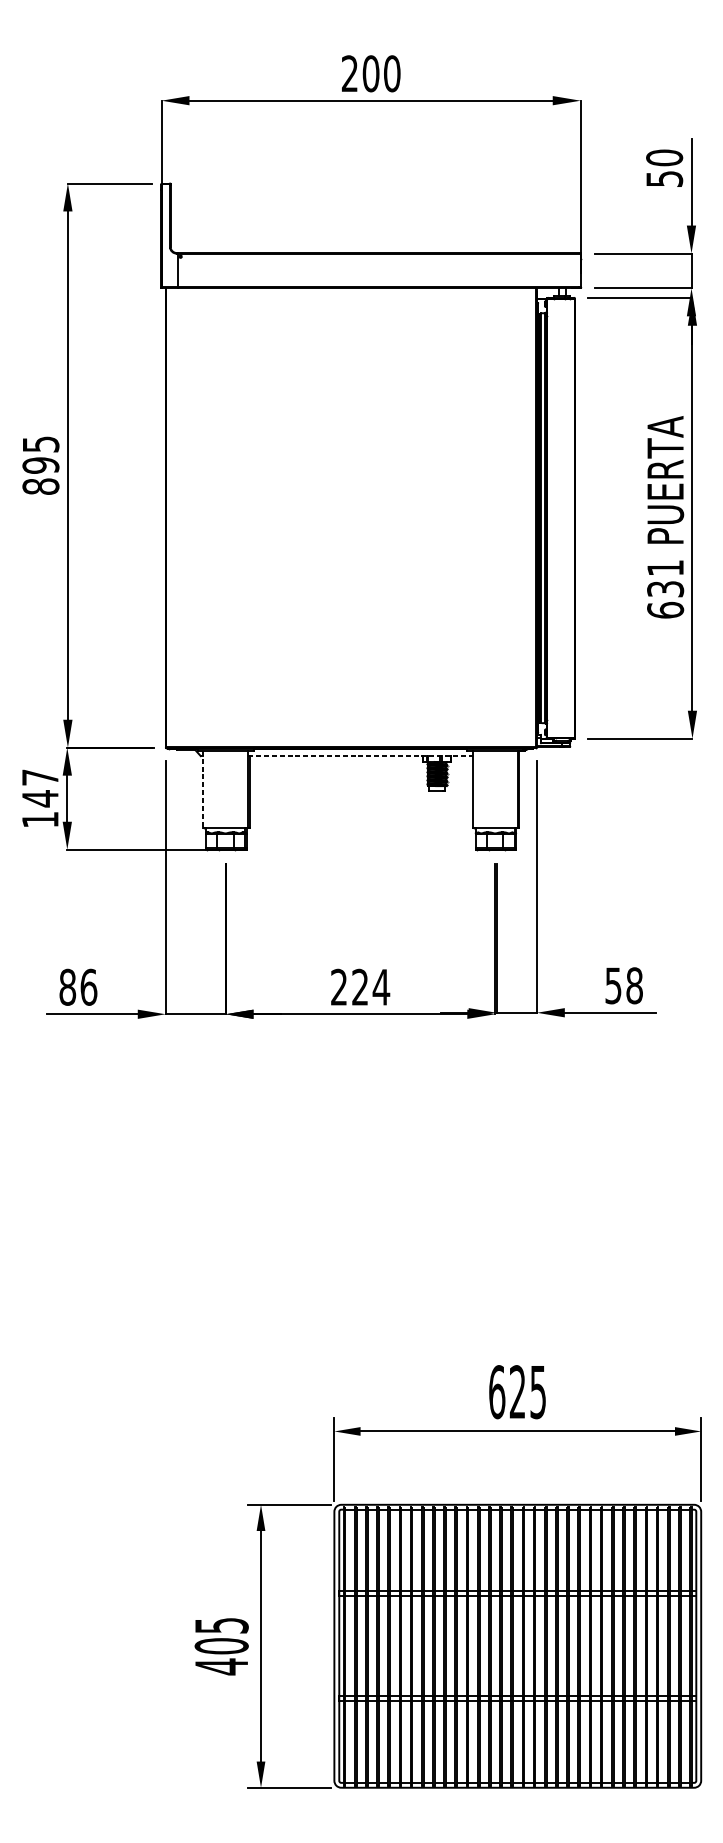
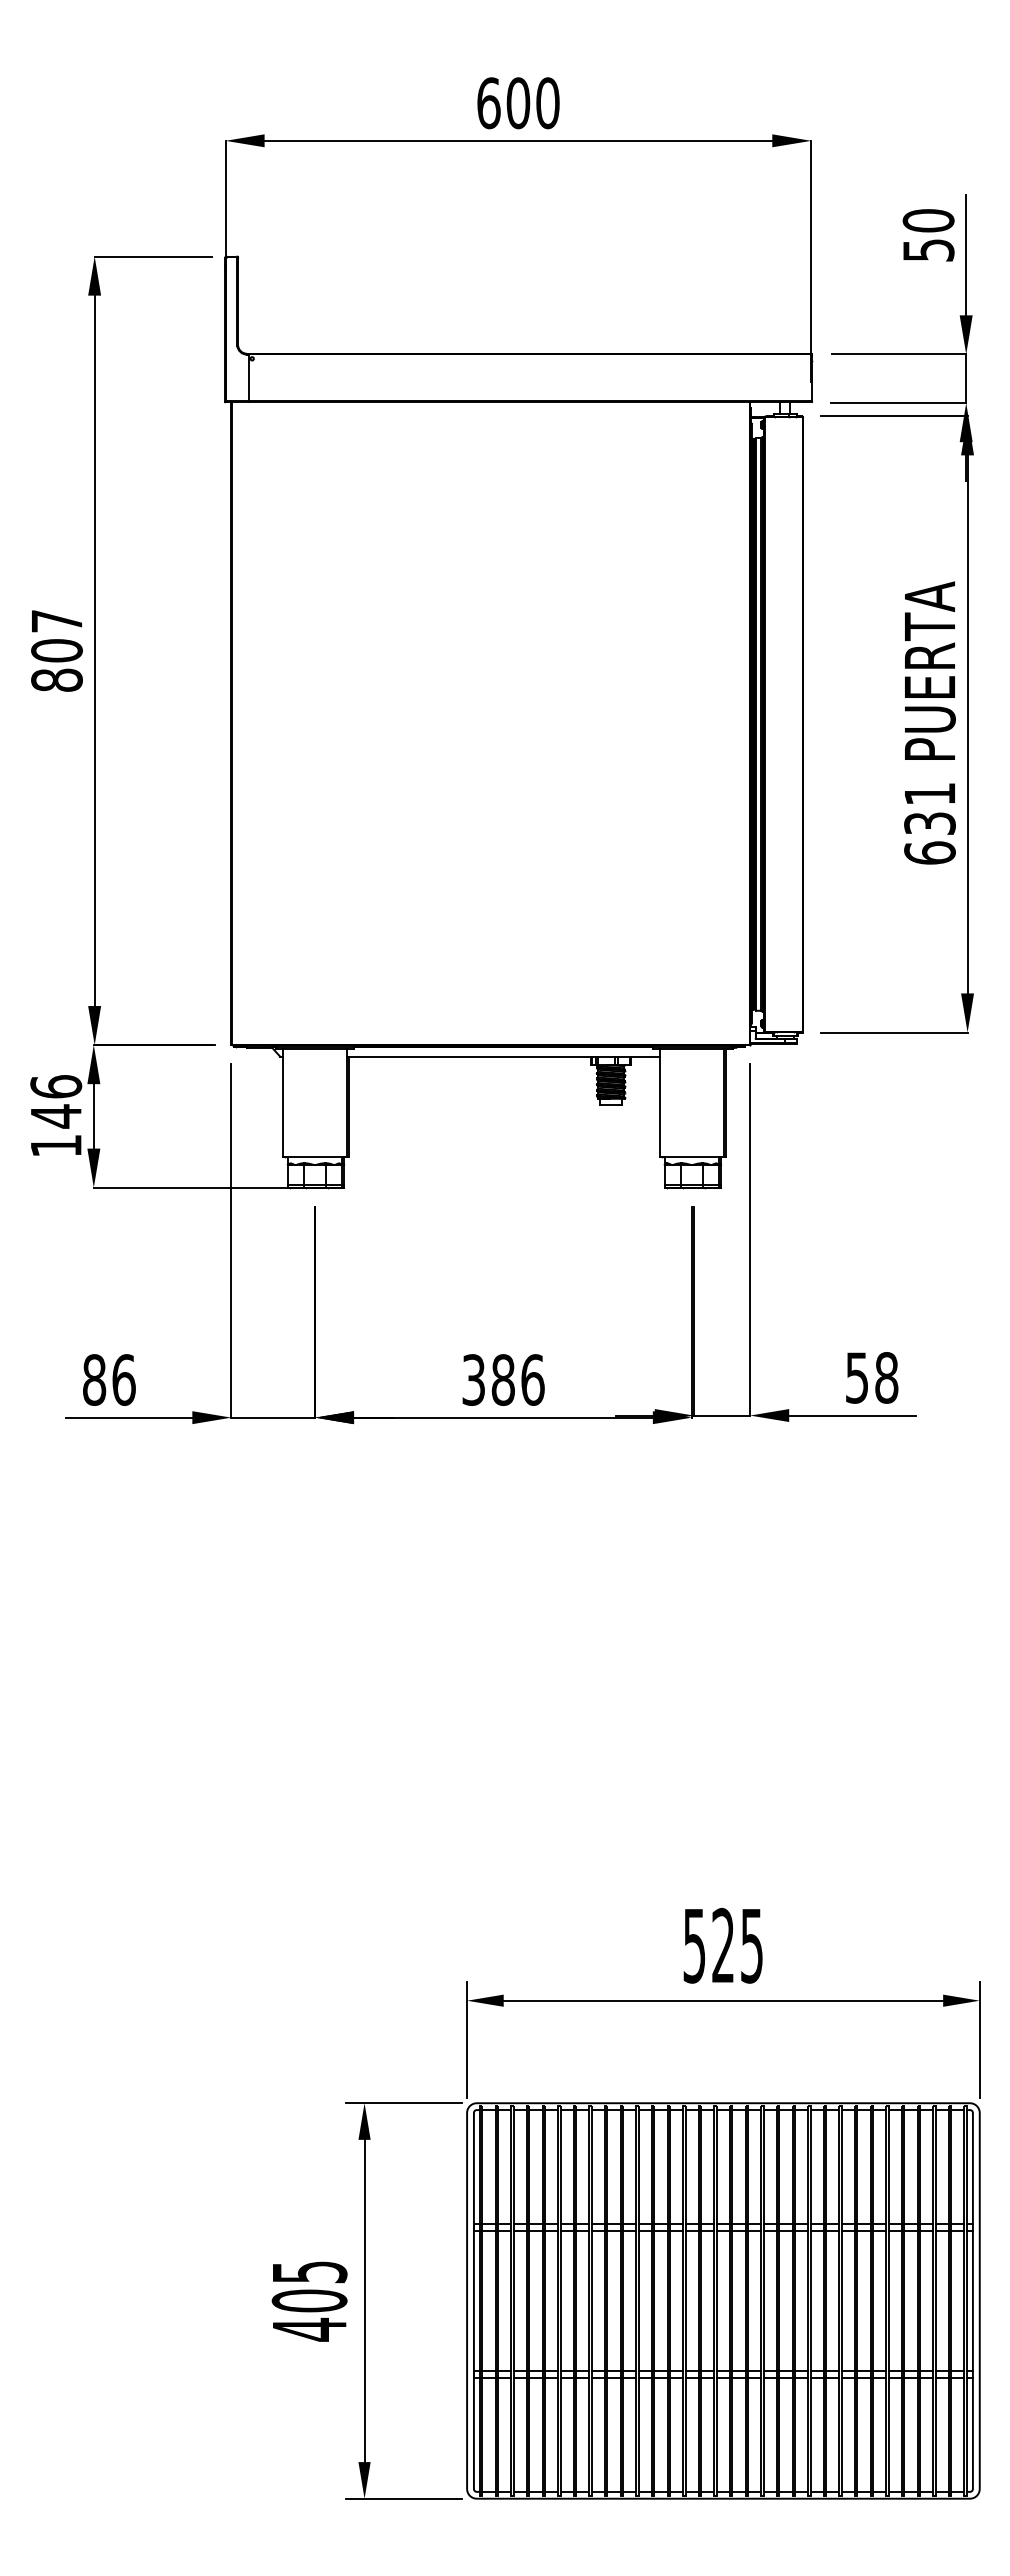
text: (349, 73) -> (488, 103), 200 -> 600
text: (40, 455) -> (56, 636), 895 -> 807
line: (360, 755) -> (503, 1056), dashed -> solid
text: (40, 777) -> (56, 1086), 147 -> 146
line: (203, 789) -> (283, 1103), dashed -> solid
text: (360, 986) -> (503, 1379), 224 -> 386
text: (497, 1391) -> (694, 1945), 625 -> 525

